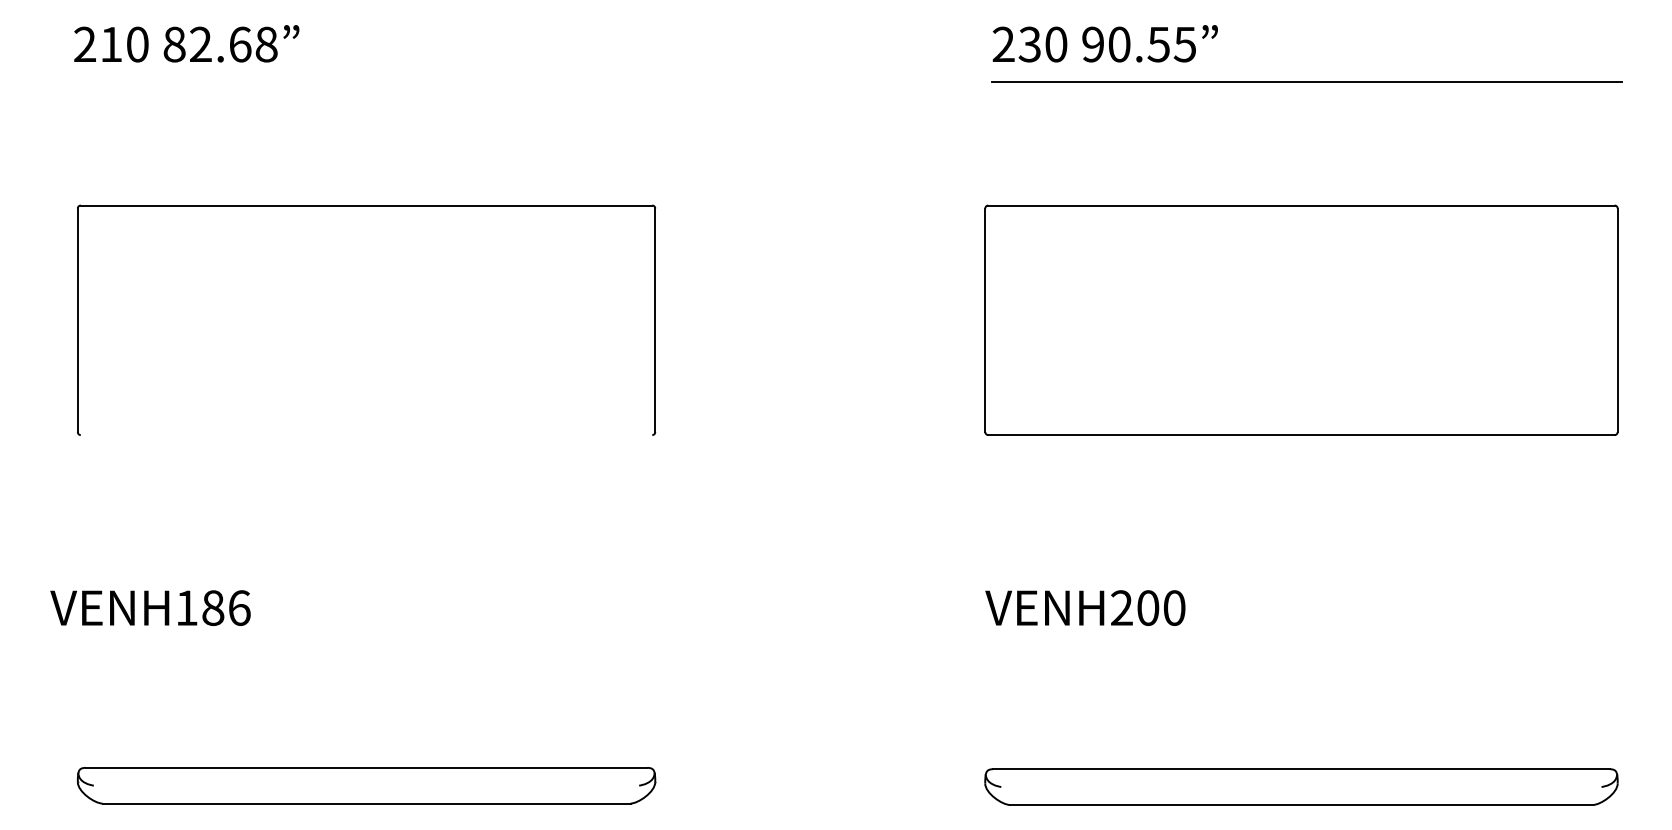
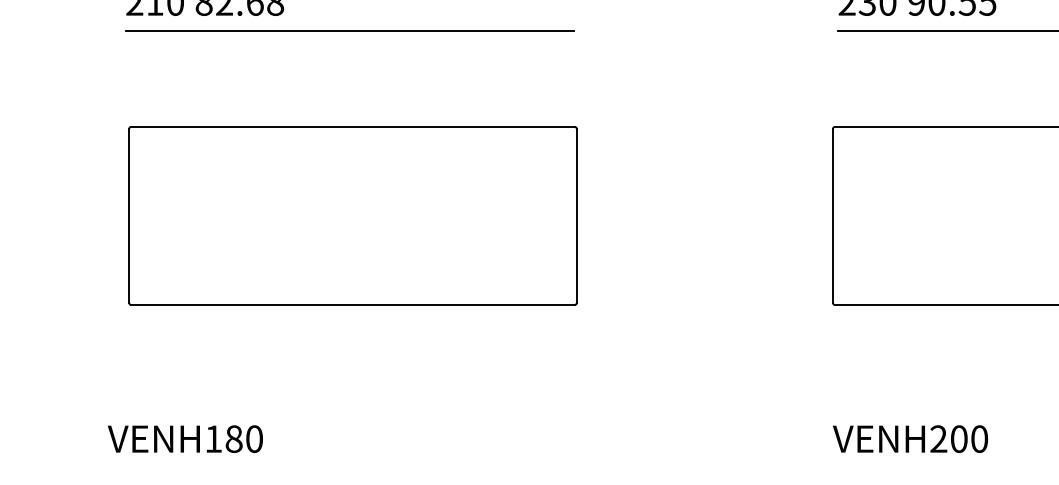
line: (362, 81) -> (349, 30), added
line: (366, 435) -> (352, 305), added
text: (239, 607) -> (254, 438), VENH186 -> VENH180

